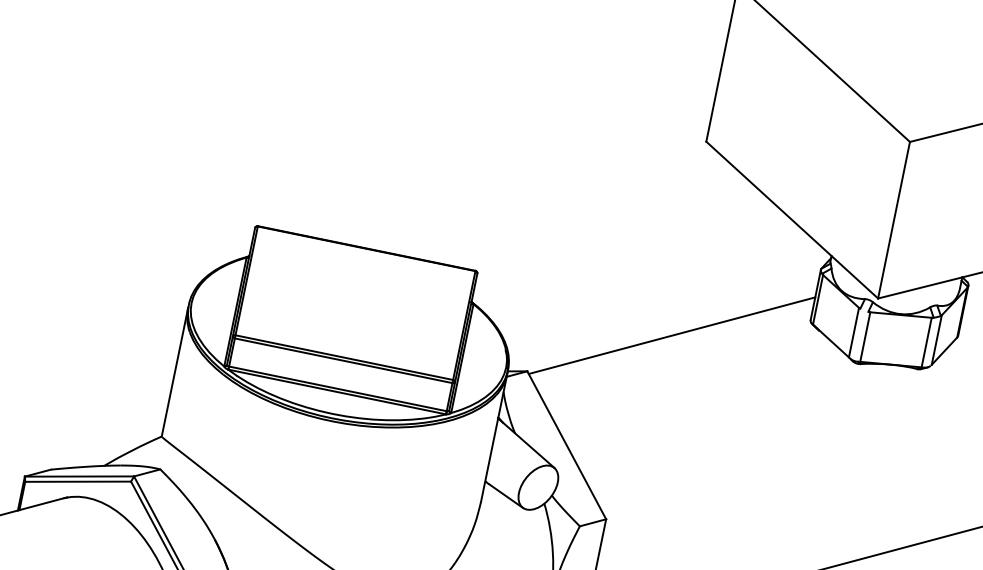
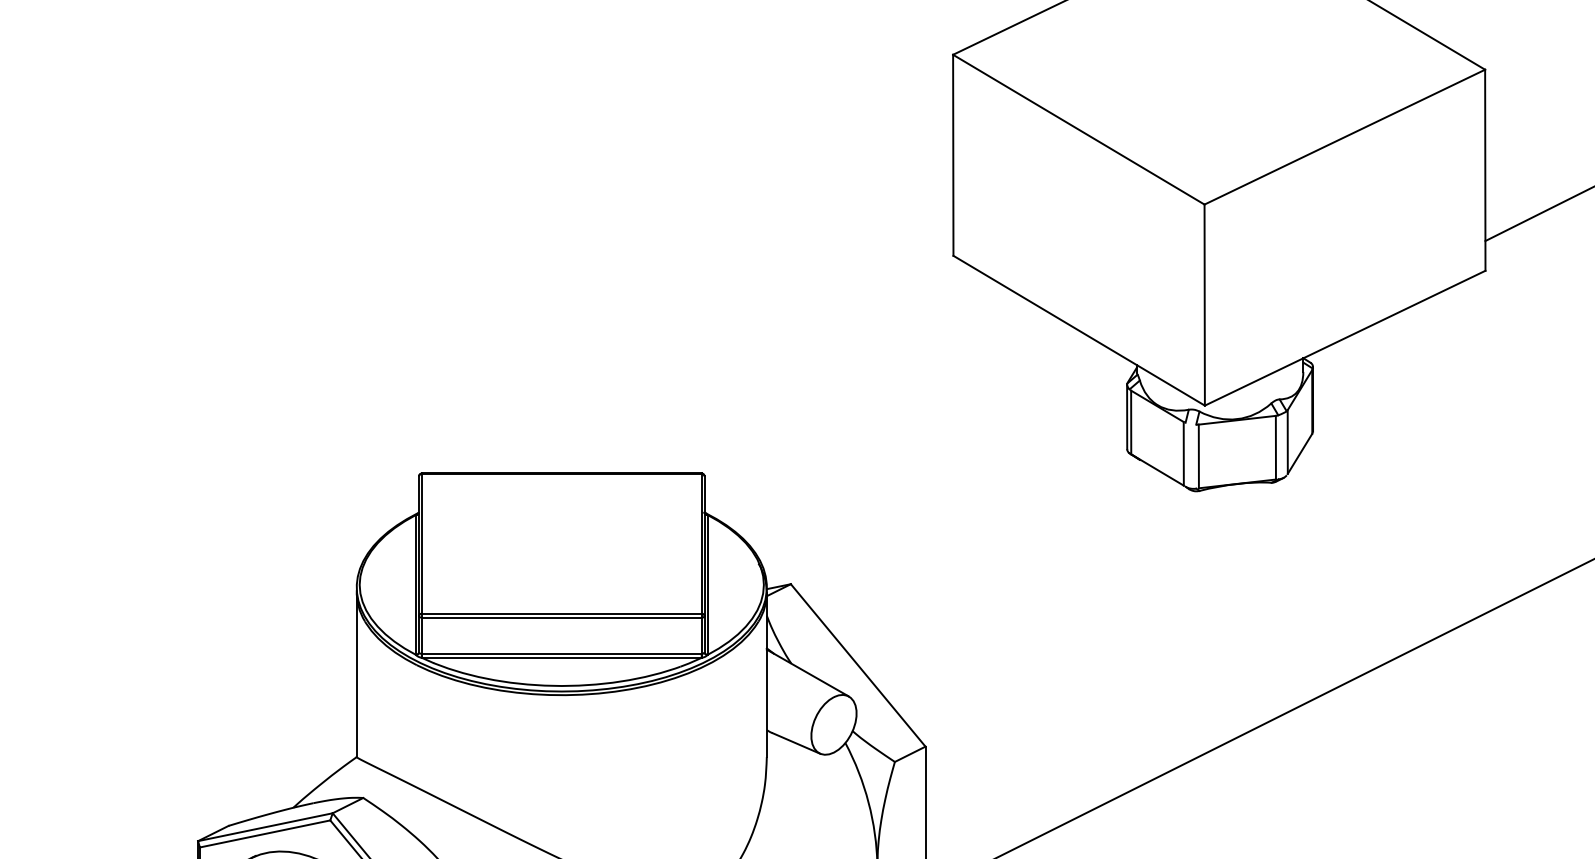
line: (672, 335) -> (960, 503), removed

